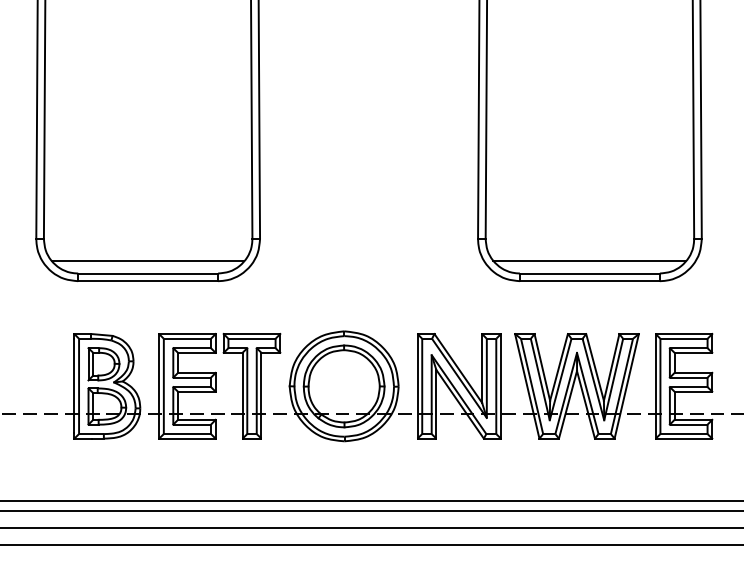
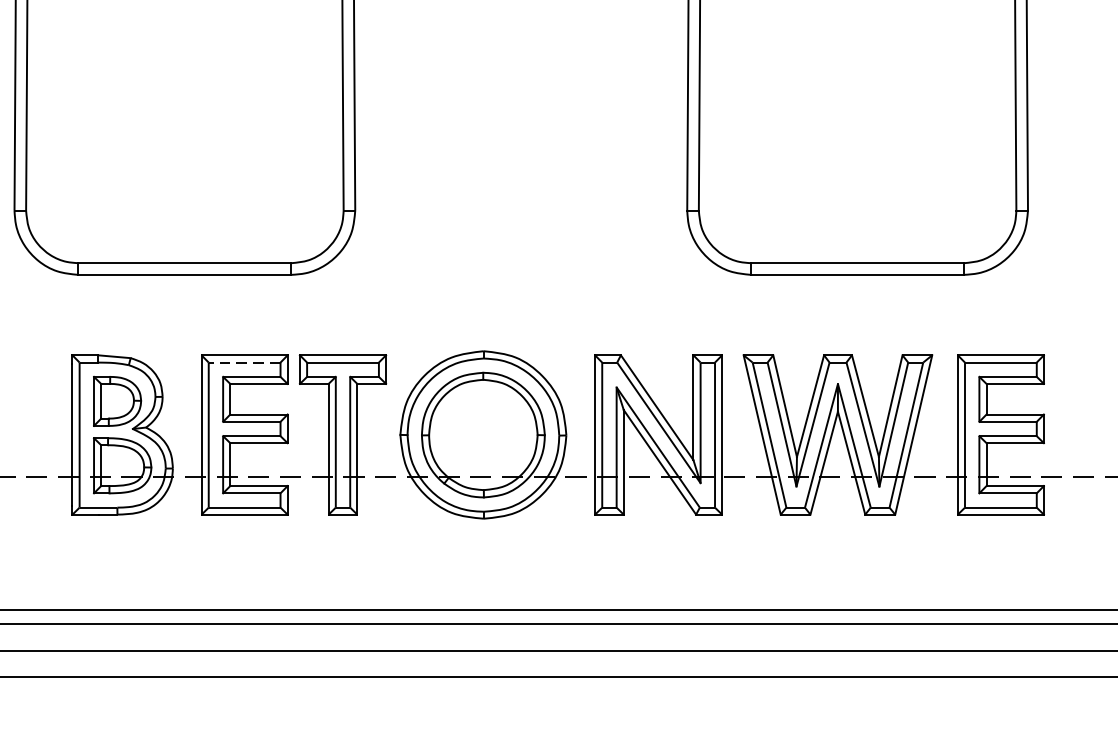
line: (147, 260) -> (183, 243), removed
line: (589, 260) -> (856, 243), removed
line: (187, 338) -> (244, 362), solid -> dashed

